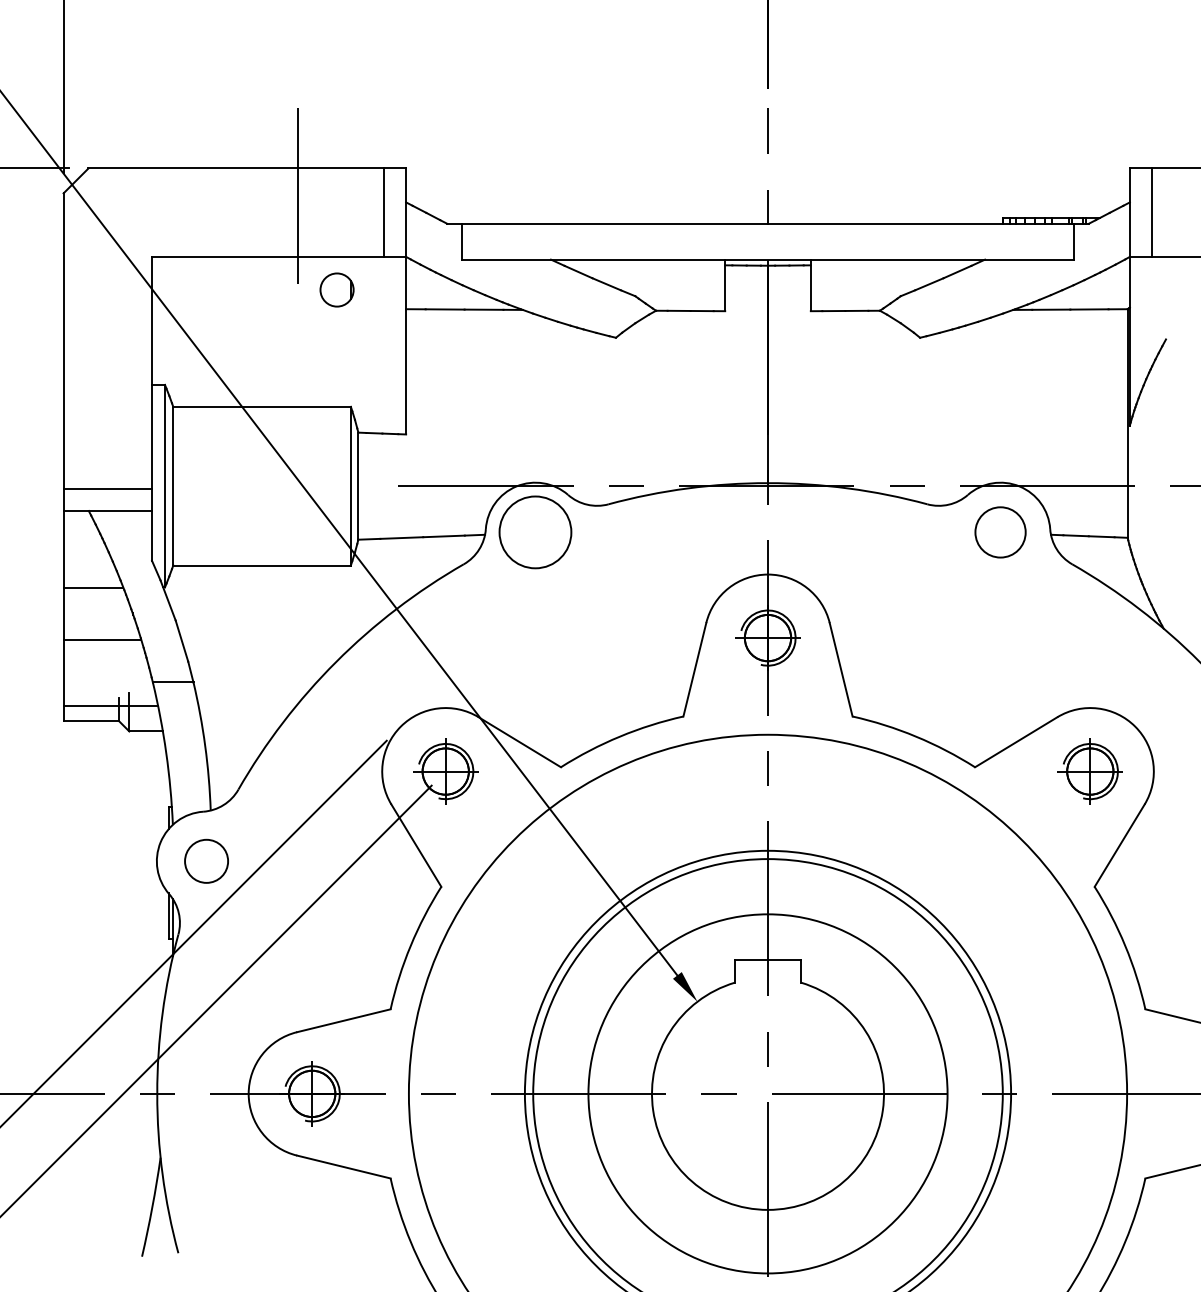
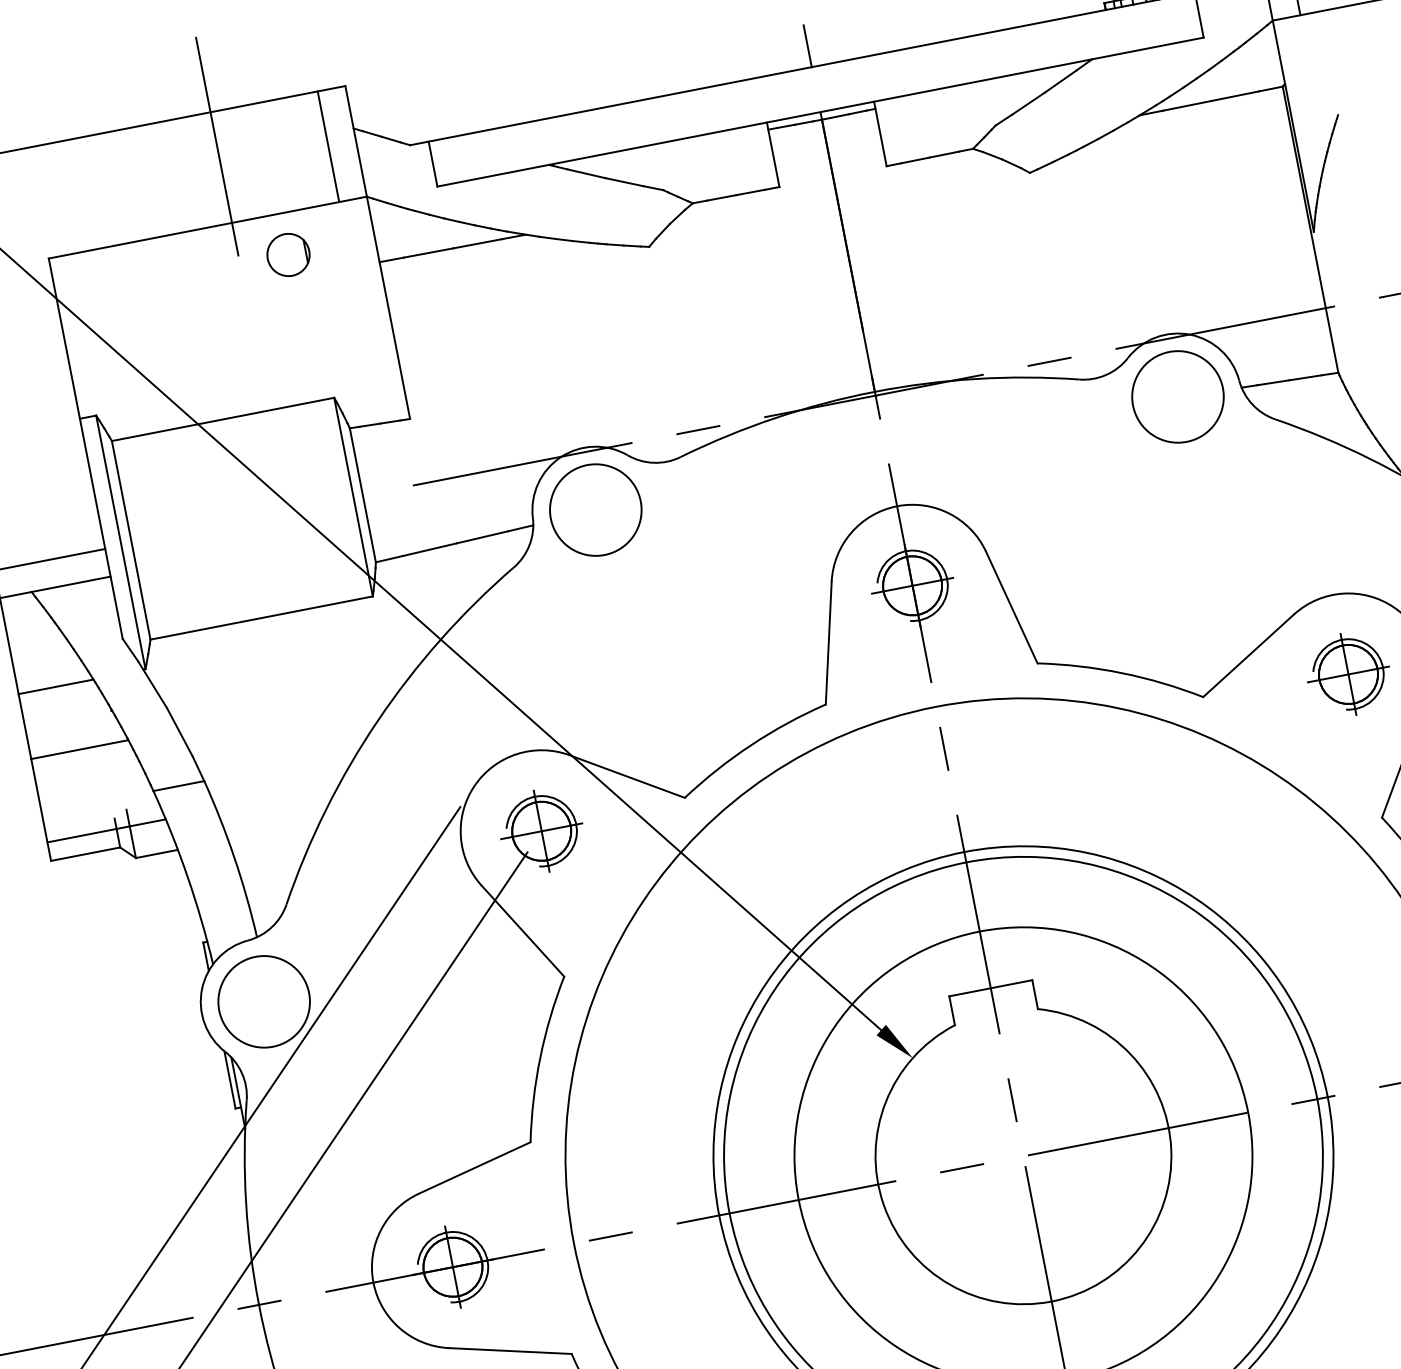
circle: (1000, 532) -> (1177, 397), size x1.43
circle: (206, 861) -> (264, 1002), size x1.67

